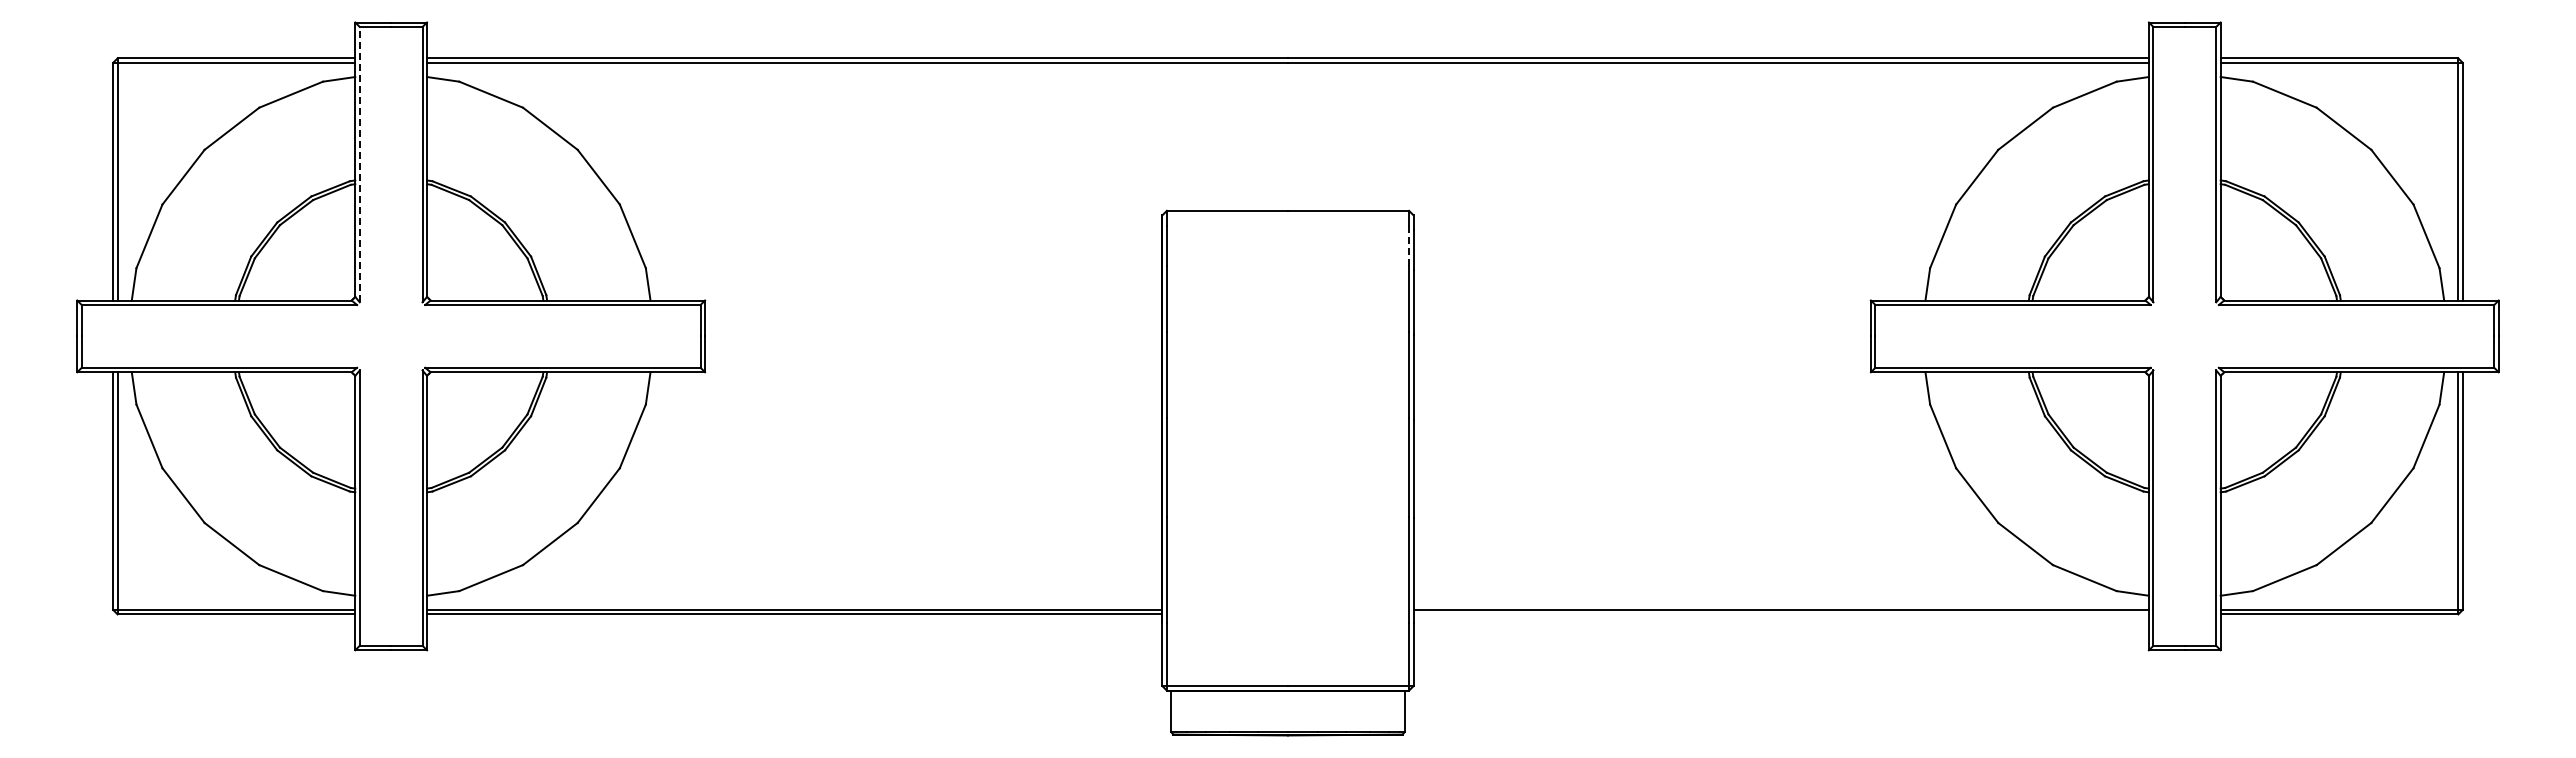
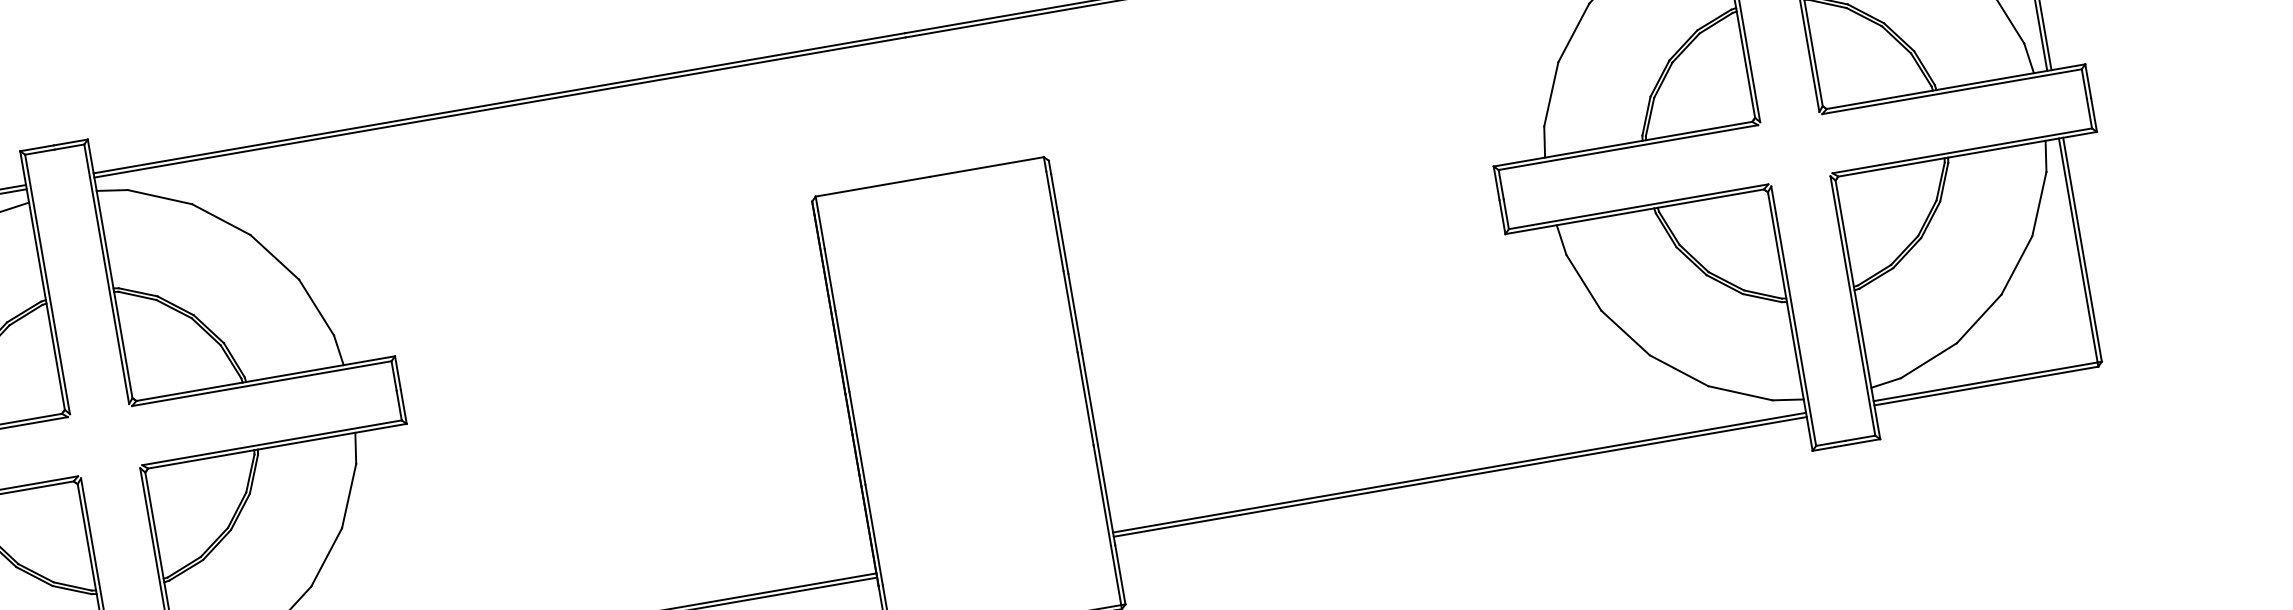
line: (359, 164) -> (47, 284), dashed -> solid
line: (1409, 245) -> (1049, 189), dashed -> solid
line: (1780, 614) -> (1459, 477), added

